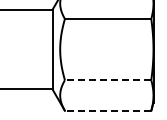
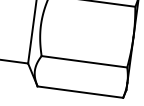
line: (107, 80) -> (83, 61), dashed -> solid
line: (107, 110) -> (79, 91), dashed -> solid

